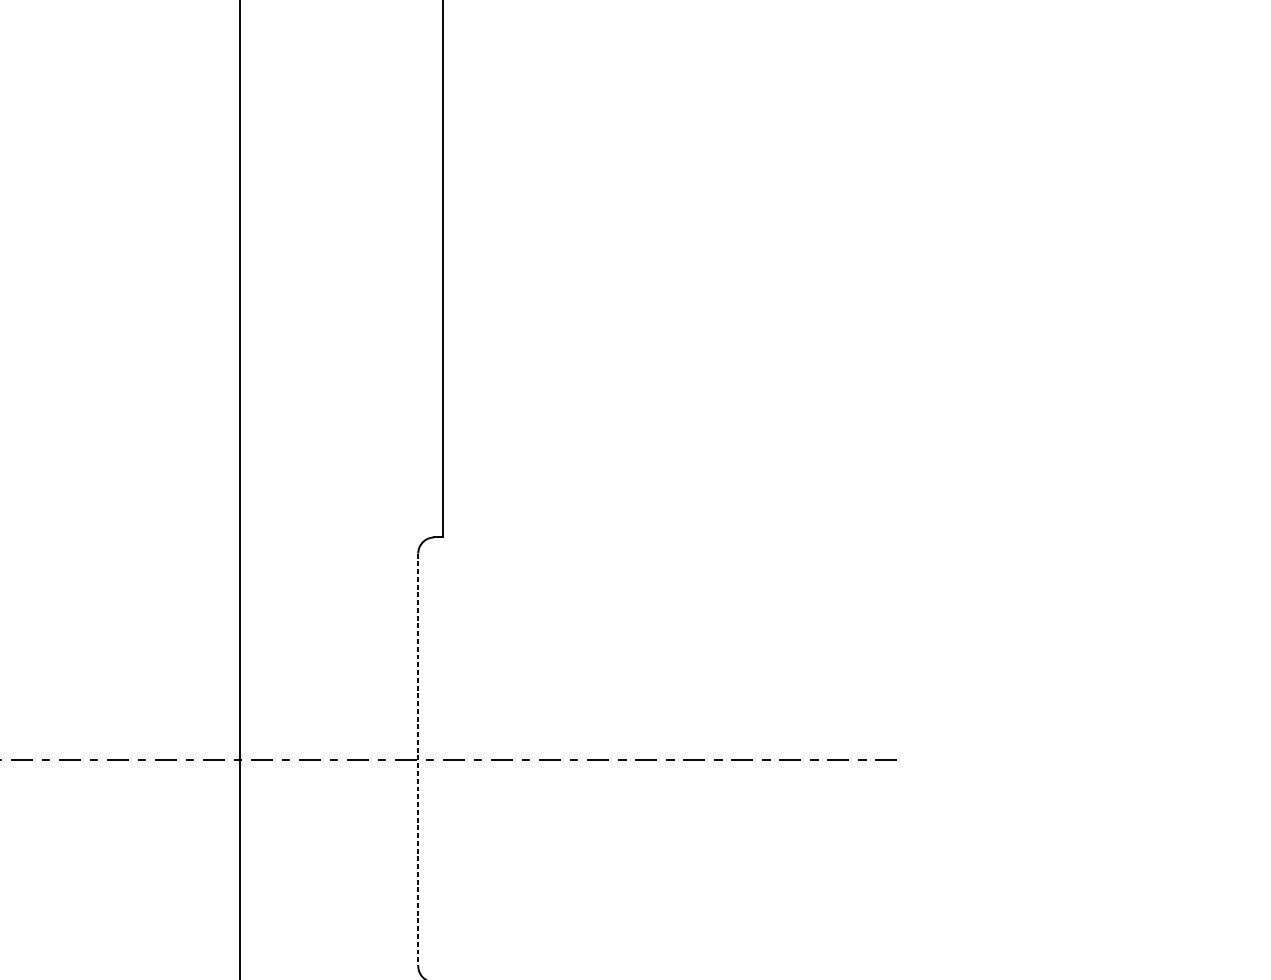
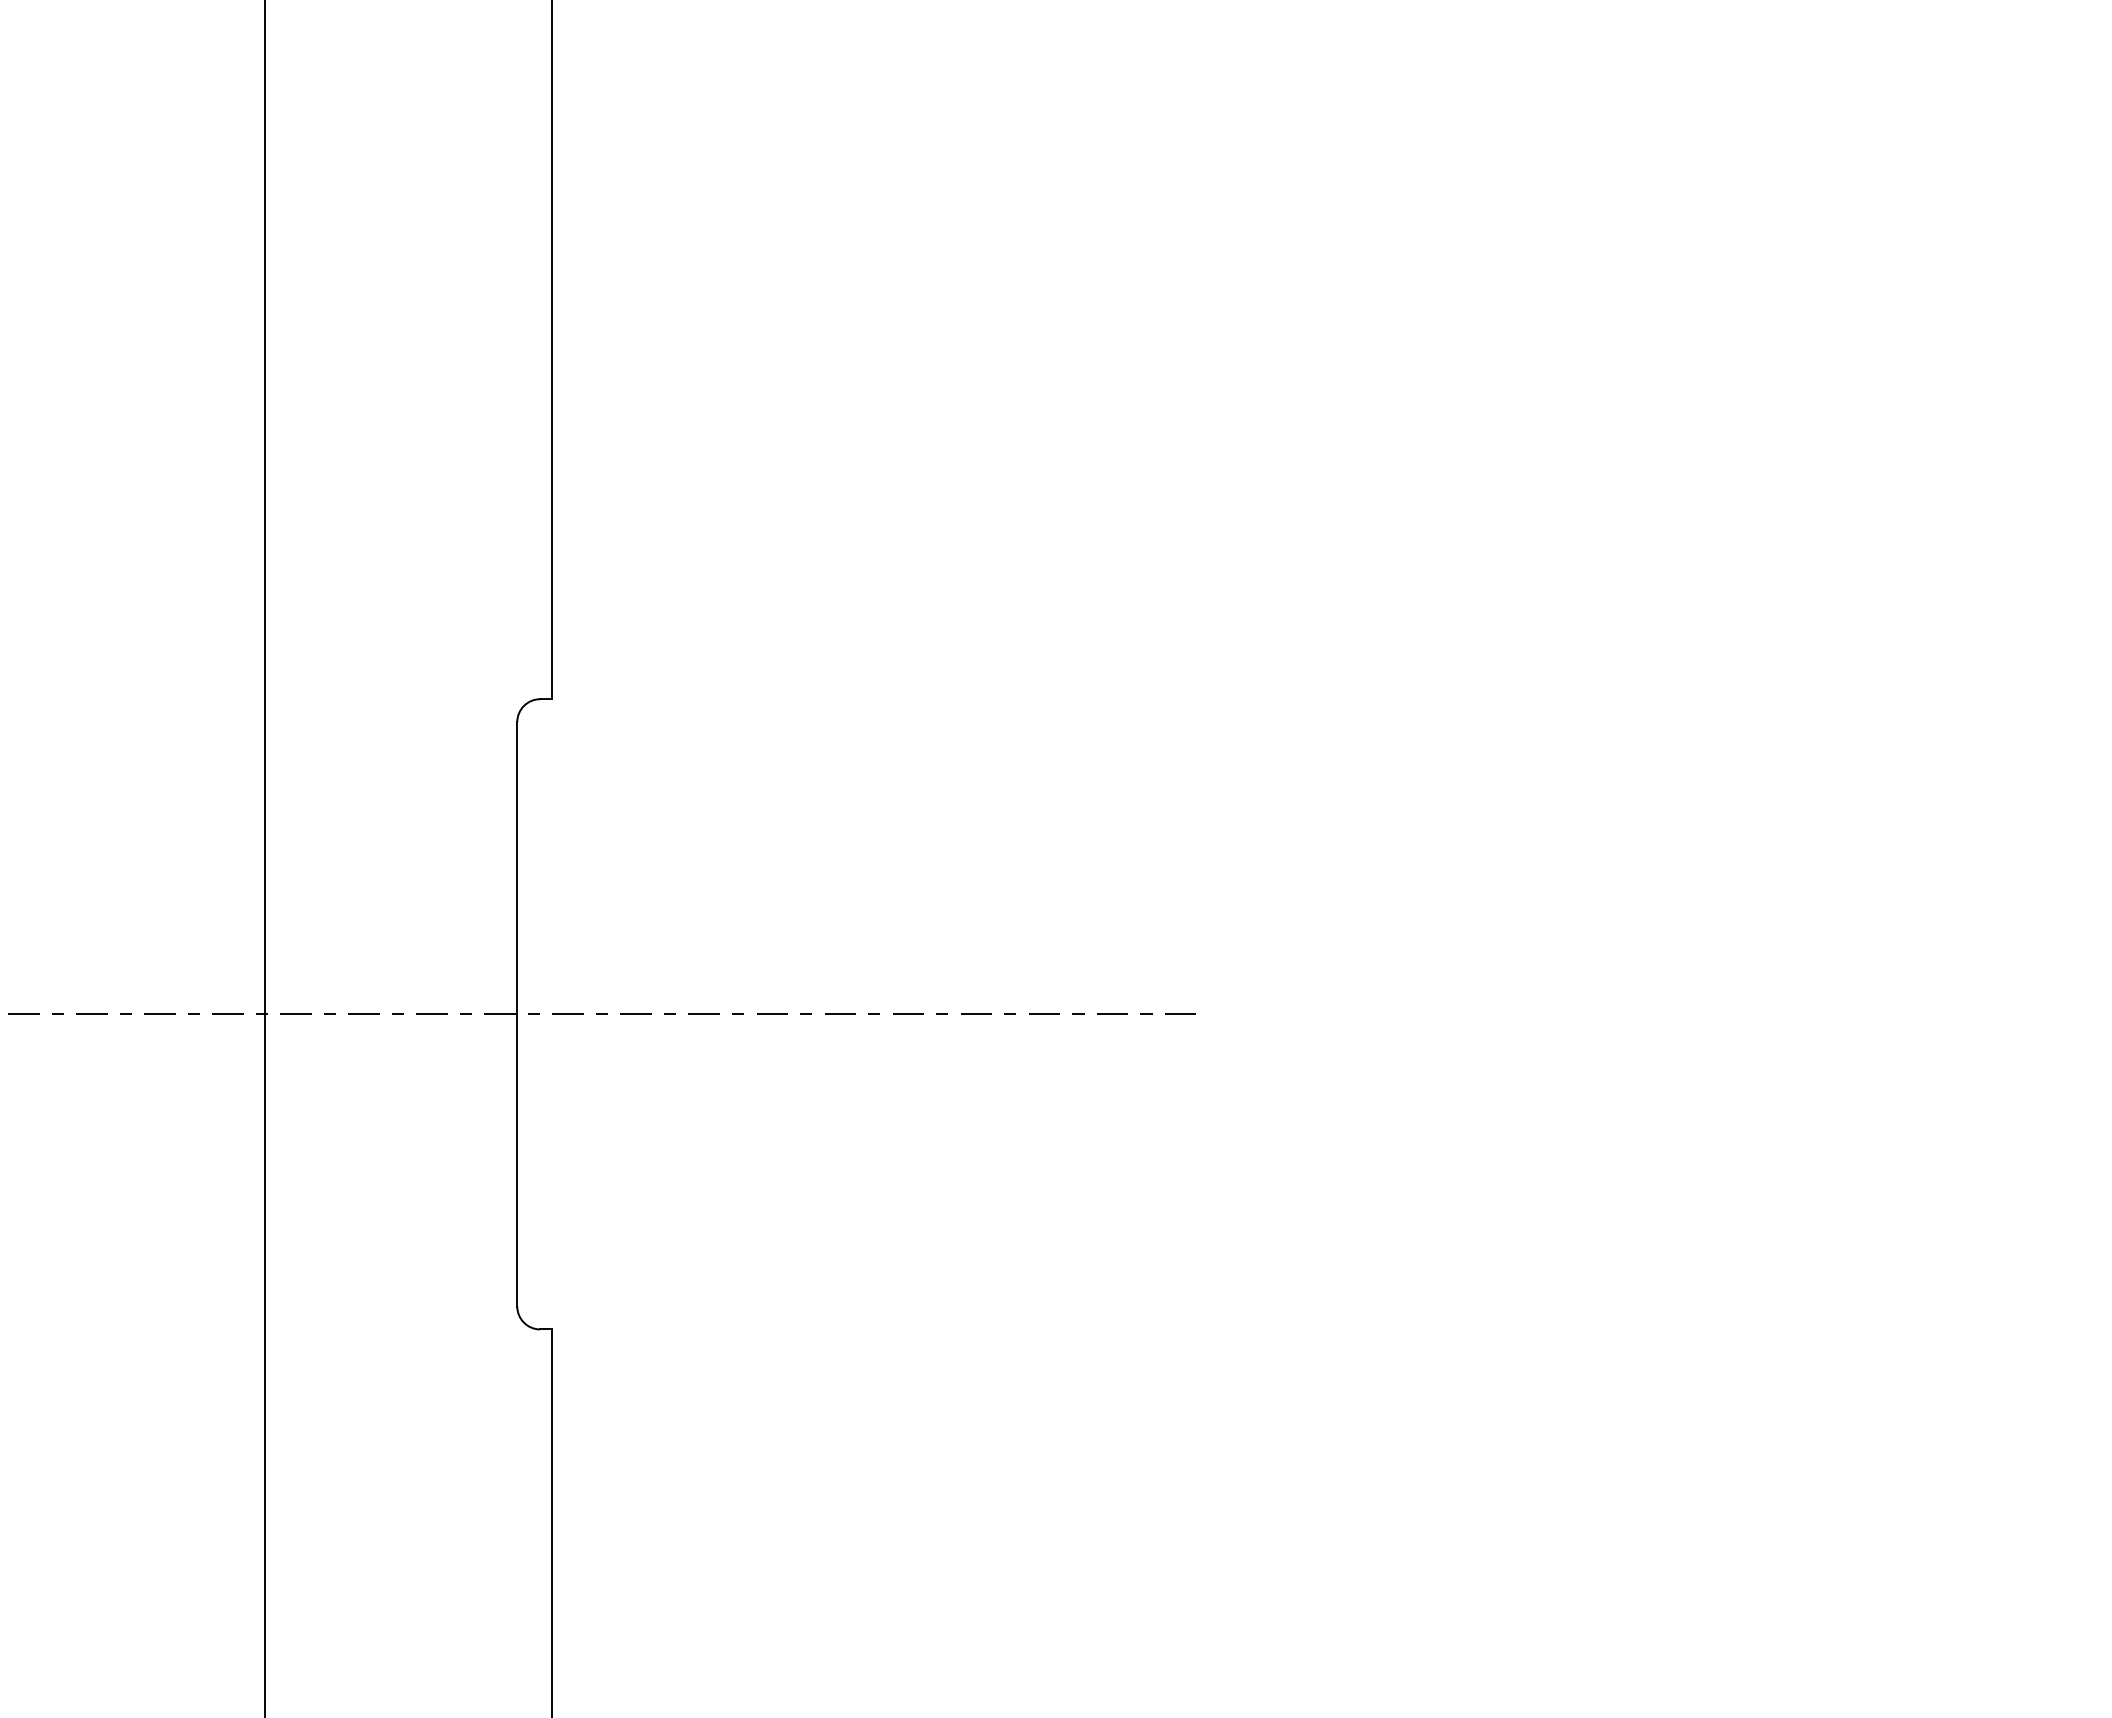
line: (418, 759) -> (517, 1014), dashed -> solid

